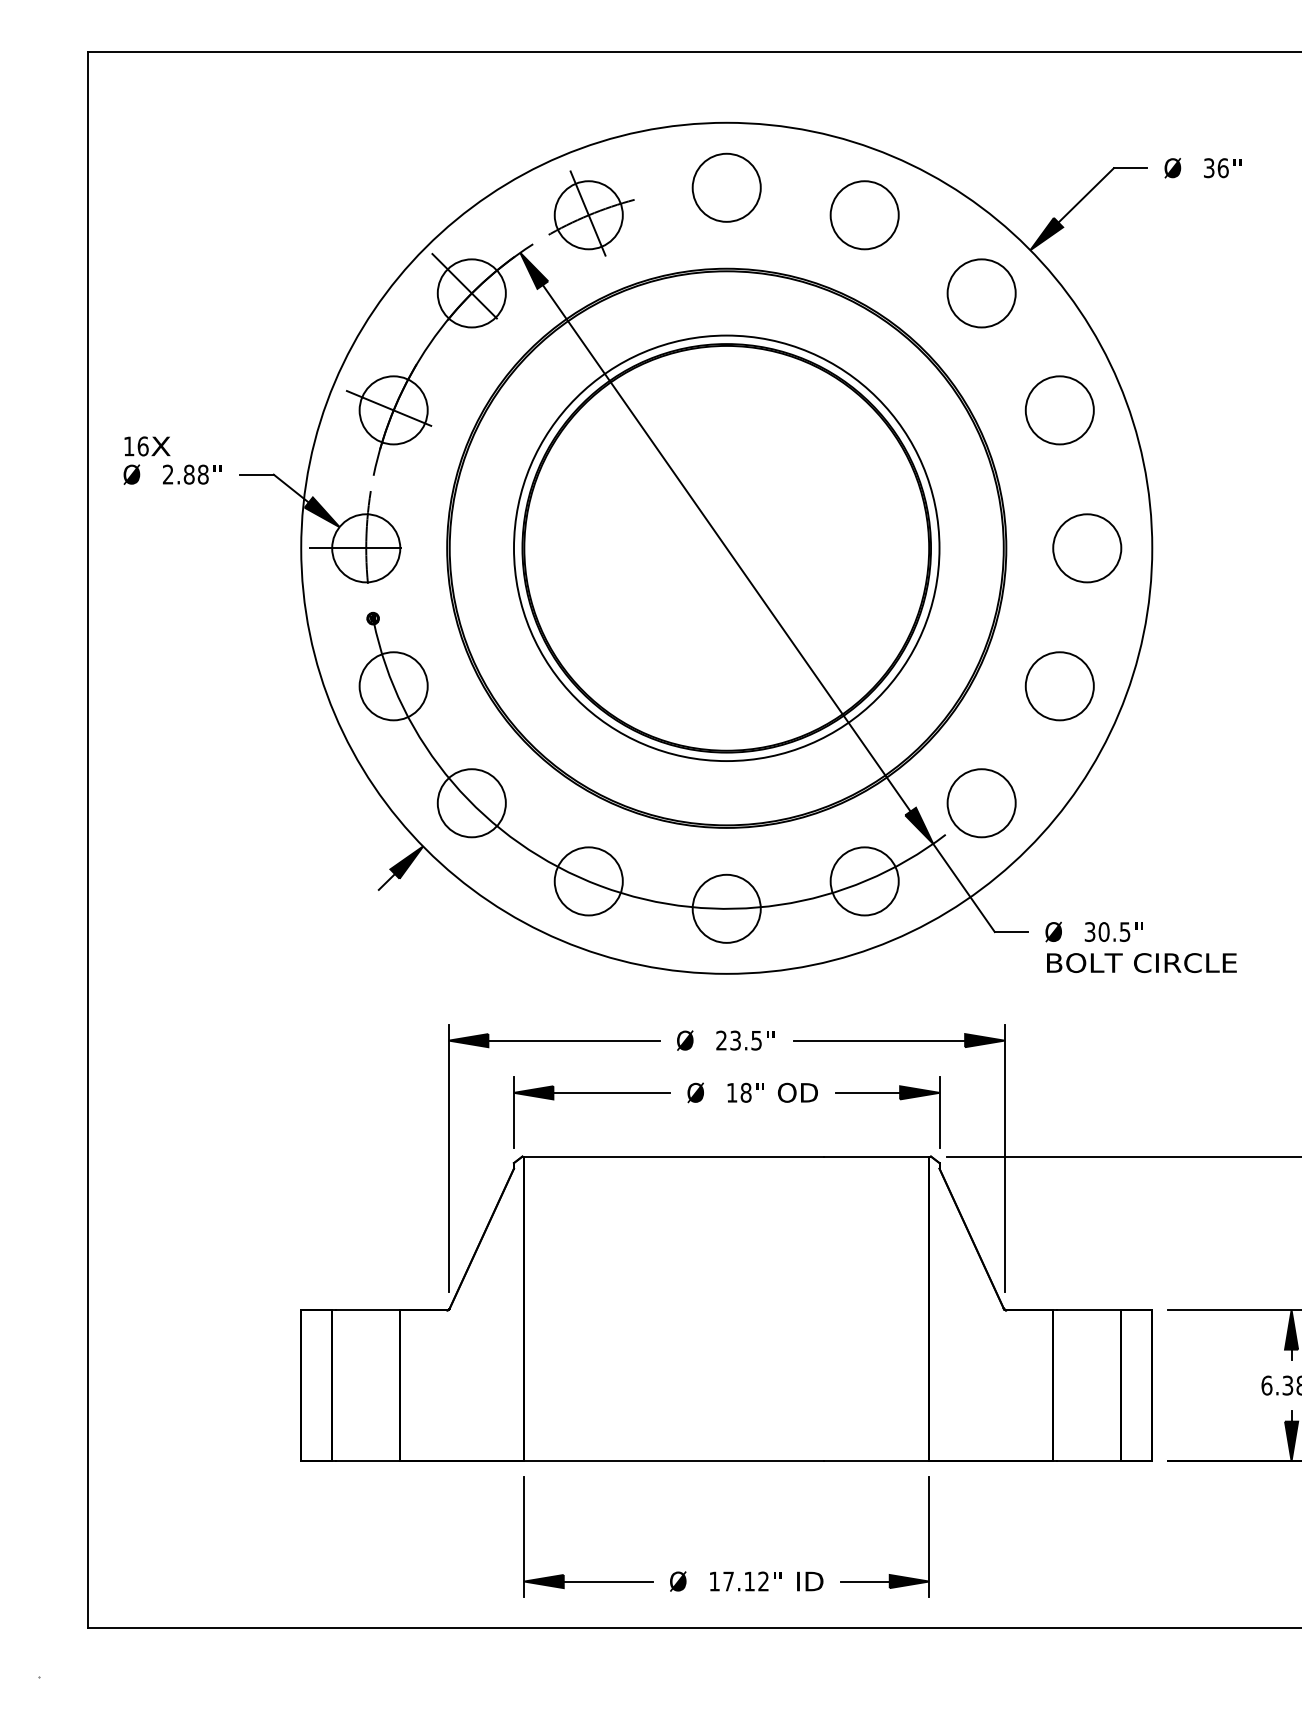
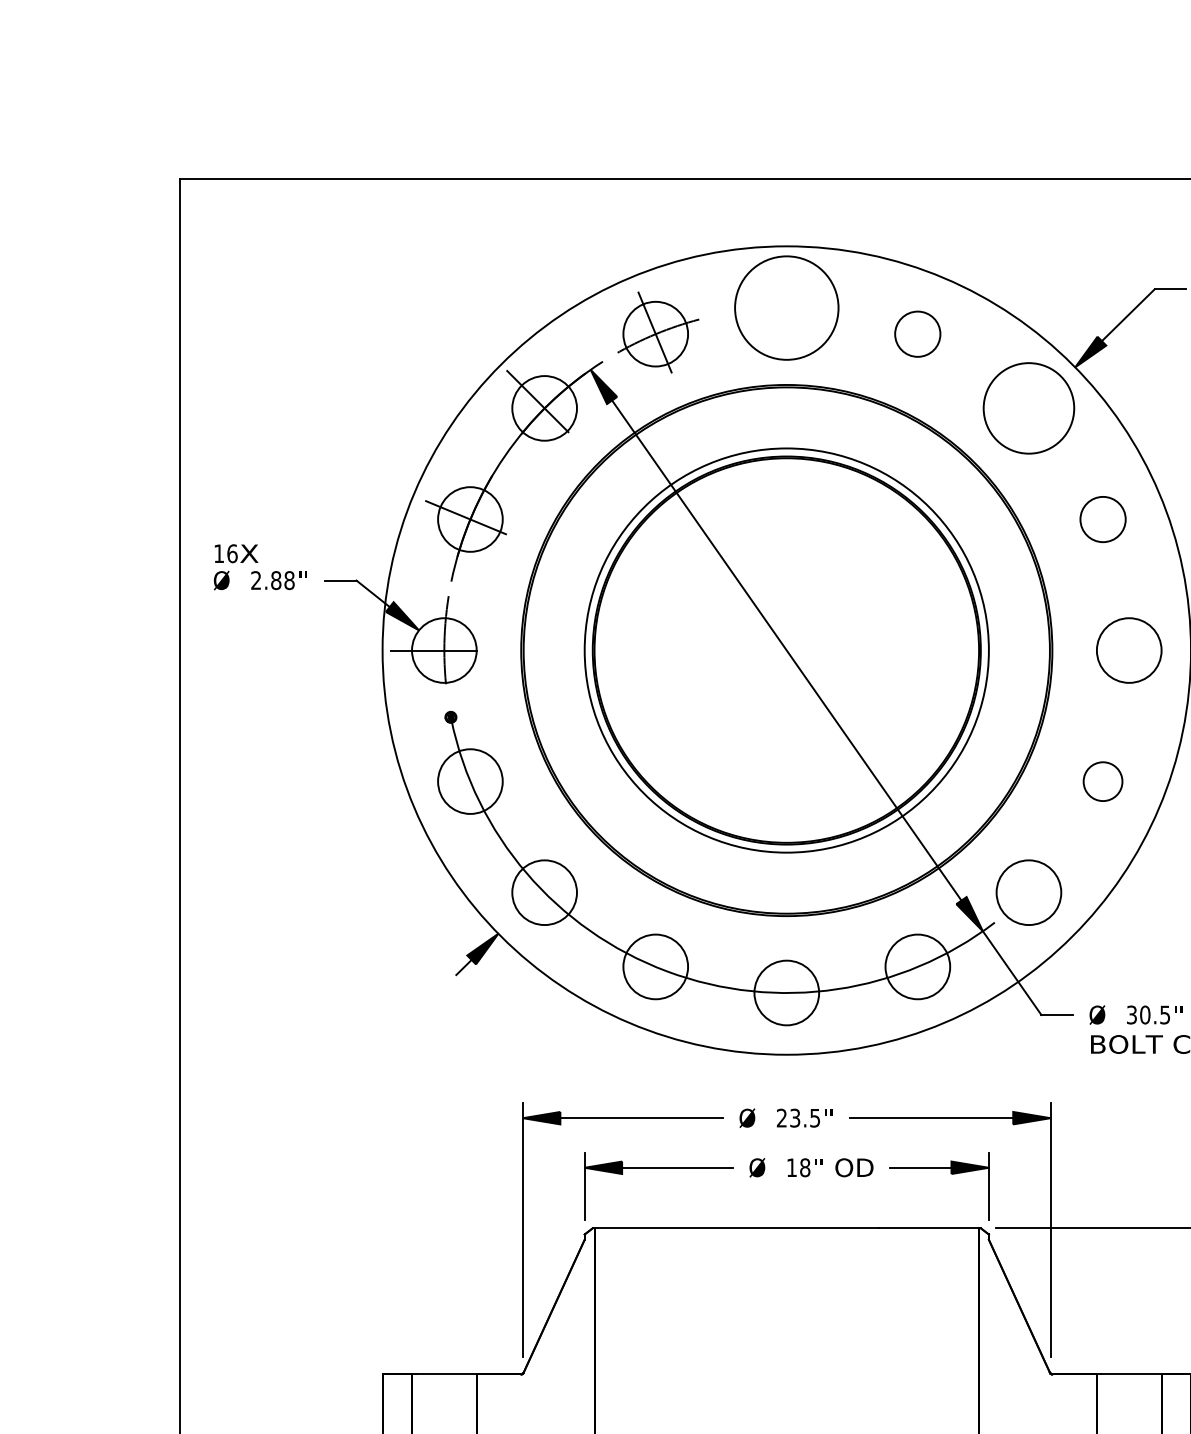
circle: (726, 187) -> (786, 307), size x1.6
circle: (864, 215) -> (917, 334), size x0.7
circle: (981, 293) -> (1028, 408), size x1.4
circle: (1059, 410) -> (1102, 519), size x0.7
circle: (1059, 686) -> (1102, 781), size x0.6

